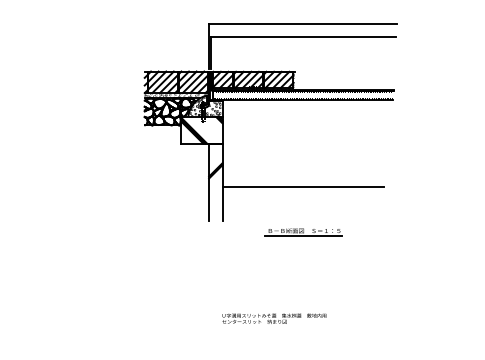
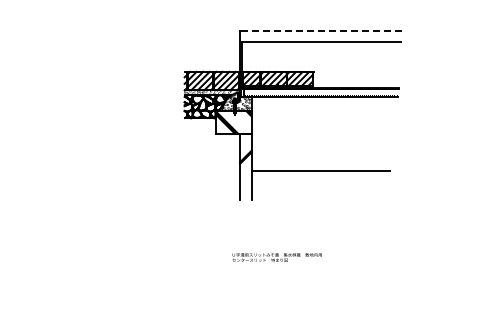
line: (303, 24) -> (321, 31), solid -> dashed
part: (302, 232) -> (320, 210), removed
text: (273, 318) -> (276, 257), moved

